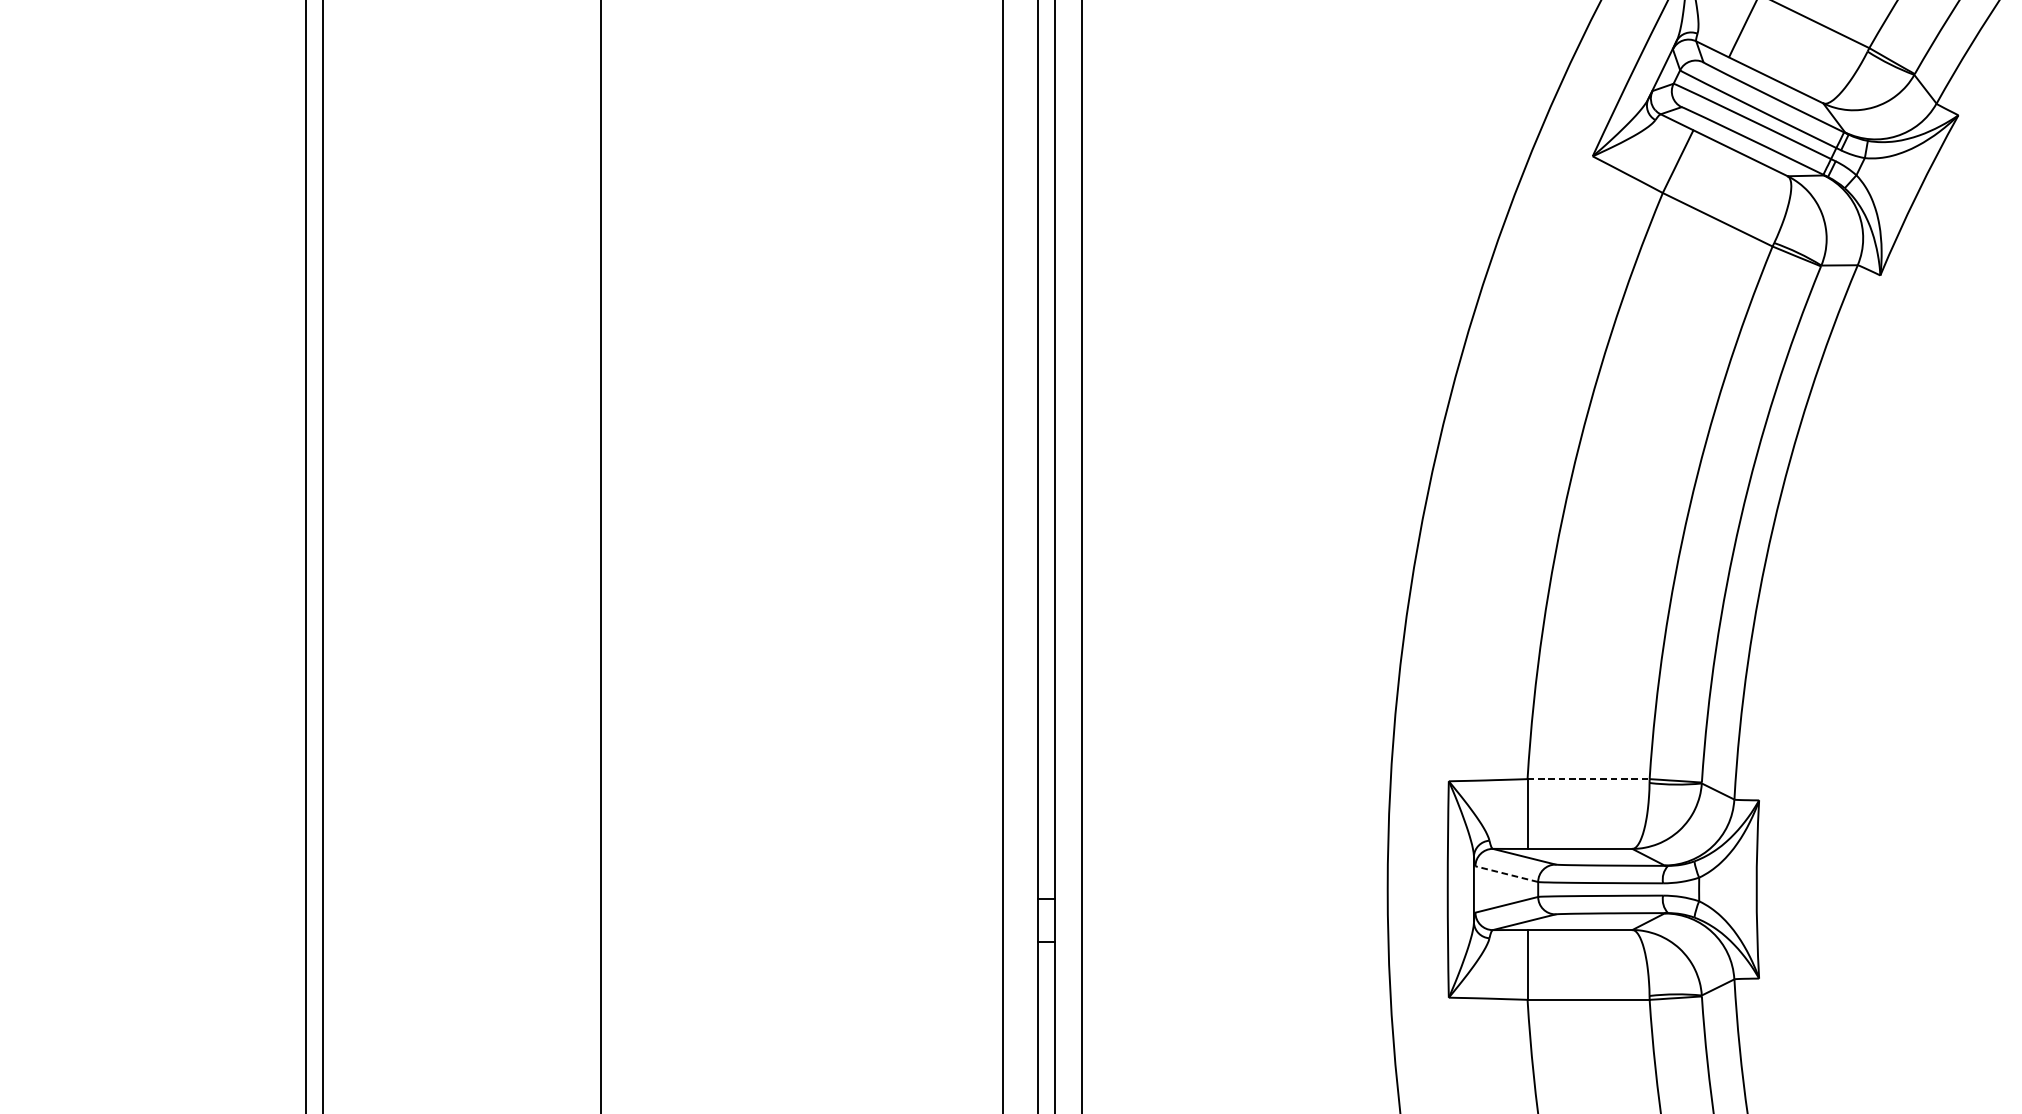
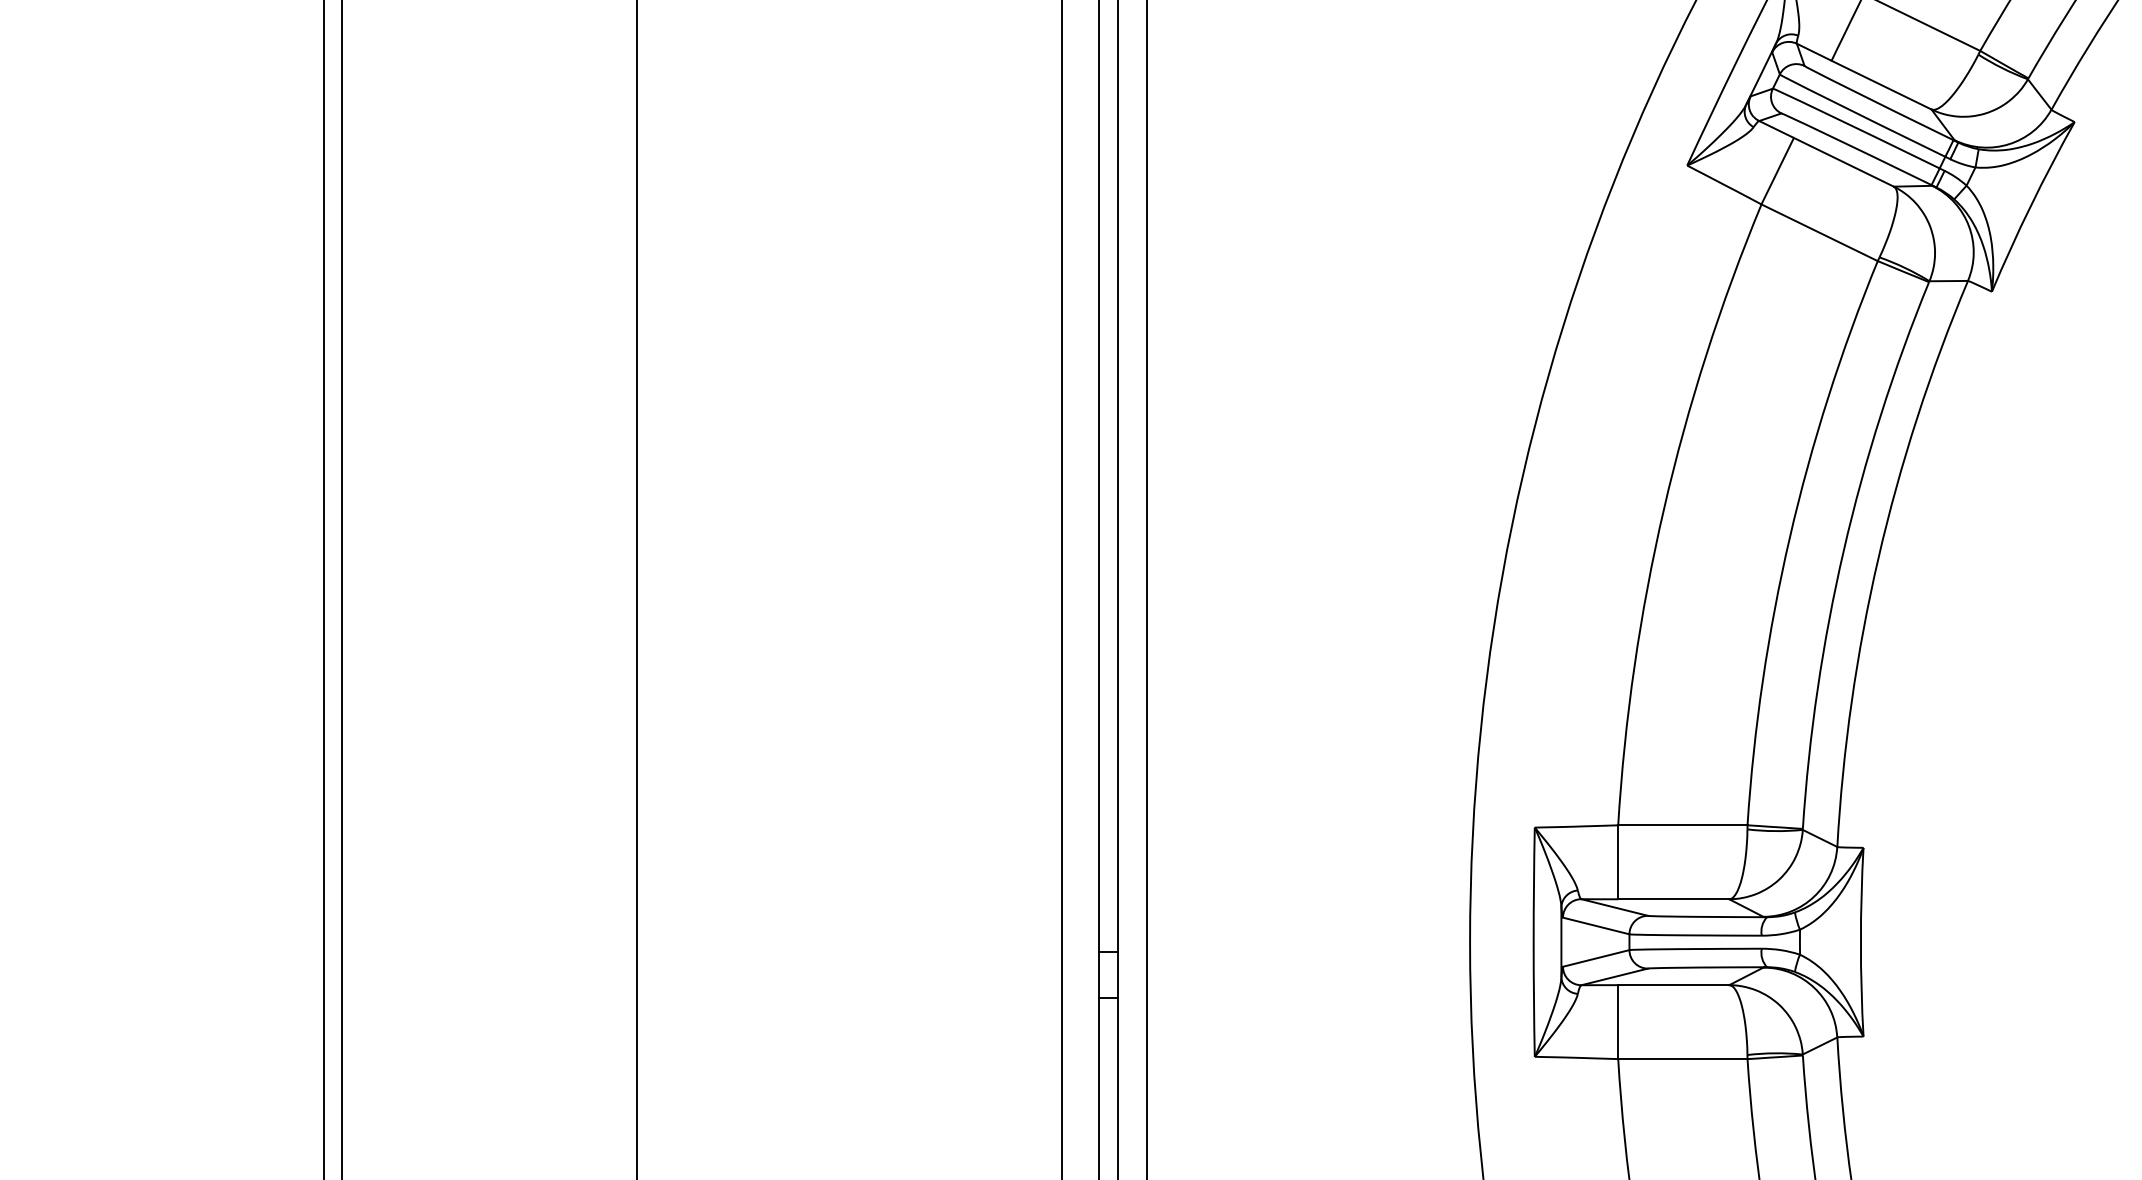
line: (1588, 779) -> (1682, 825), dashed -> solid
line: (1506, 873) -> (1595, 925), dashed -> solid

